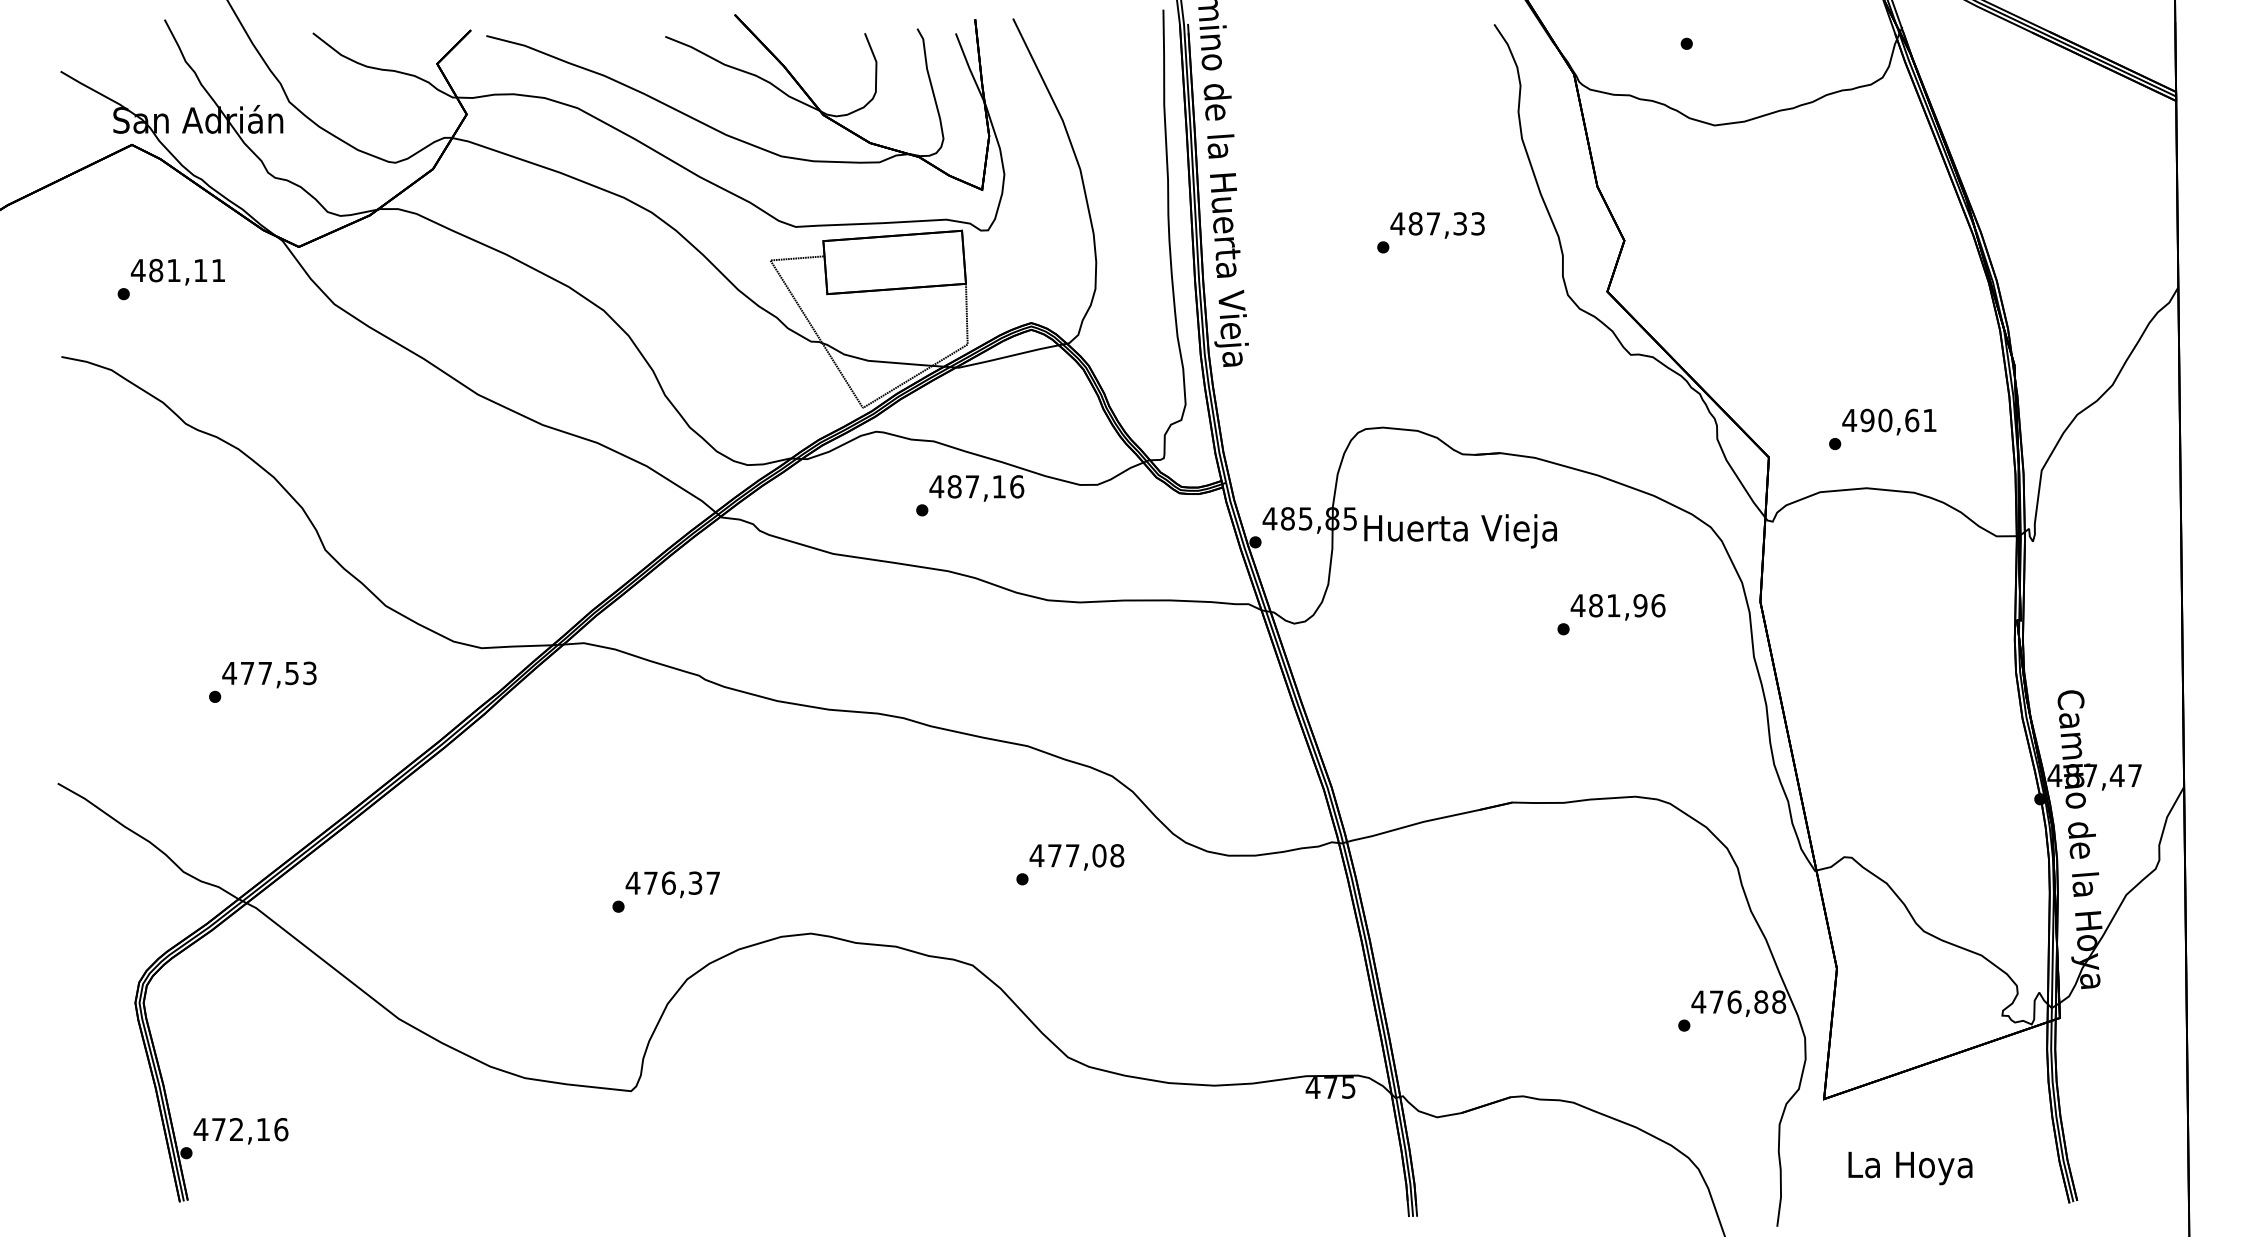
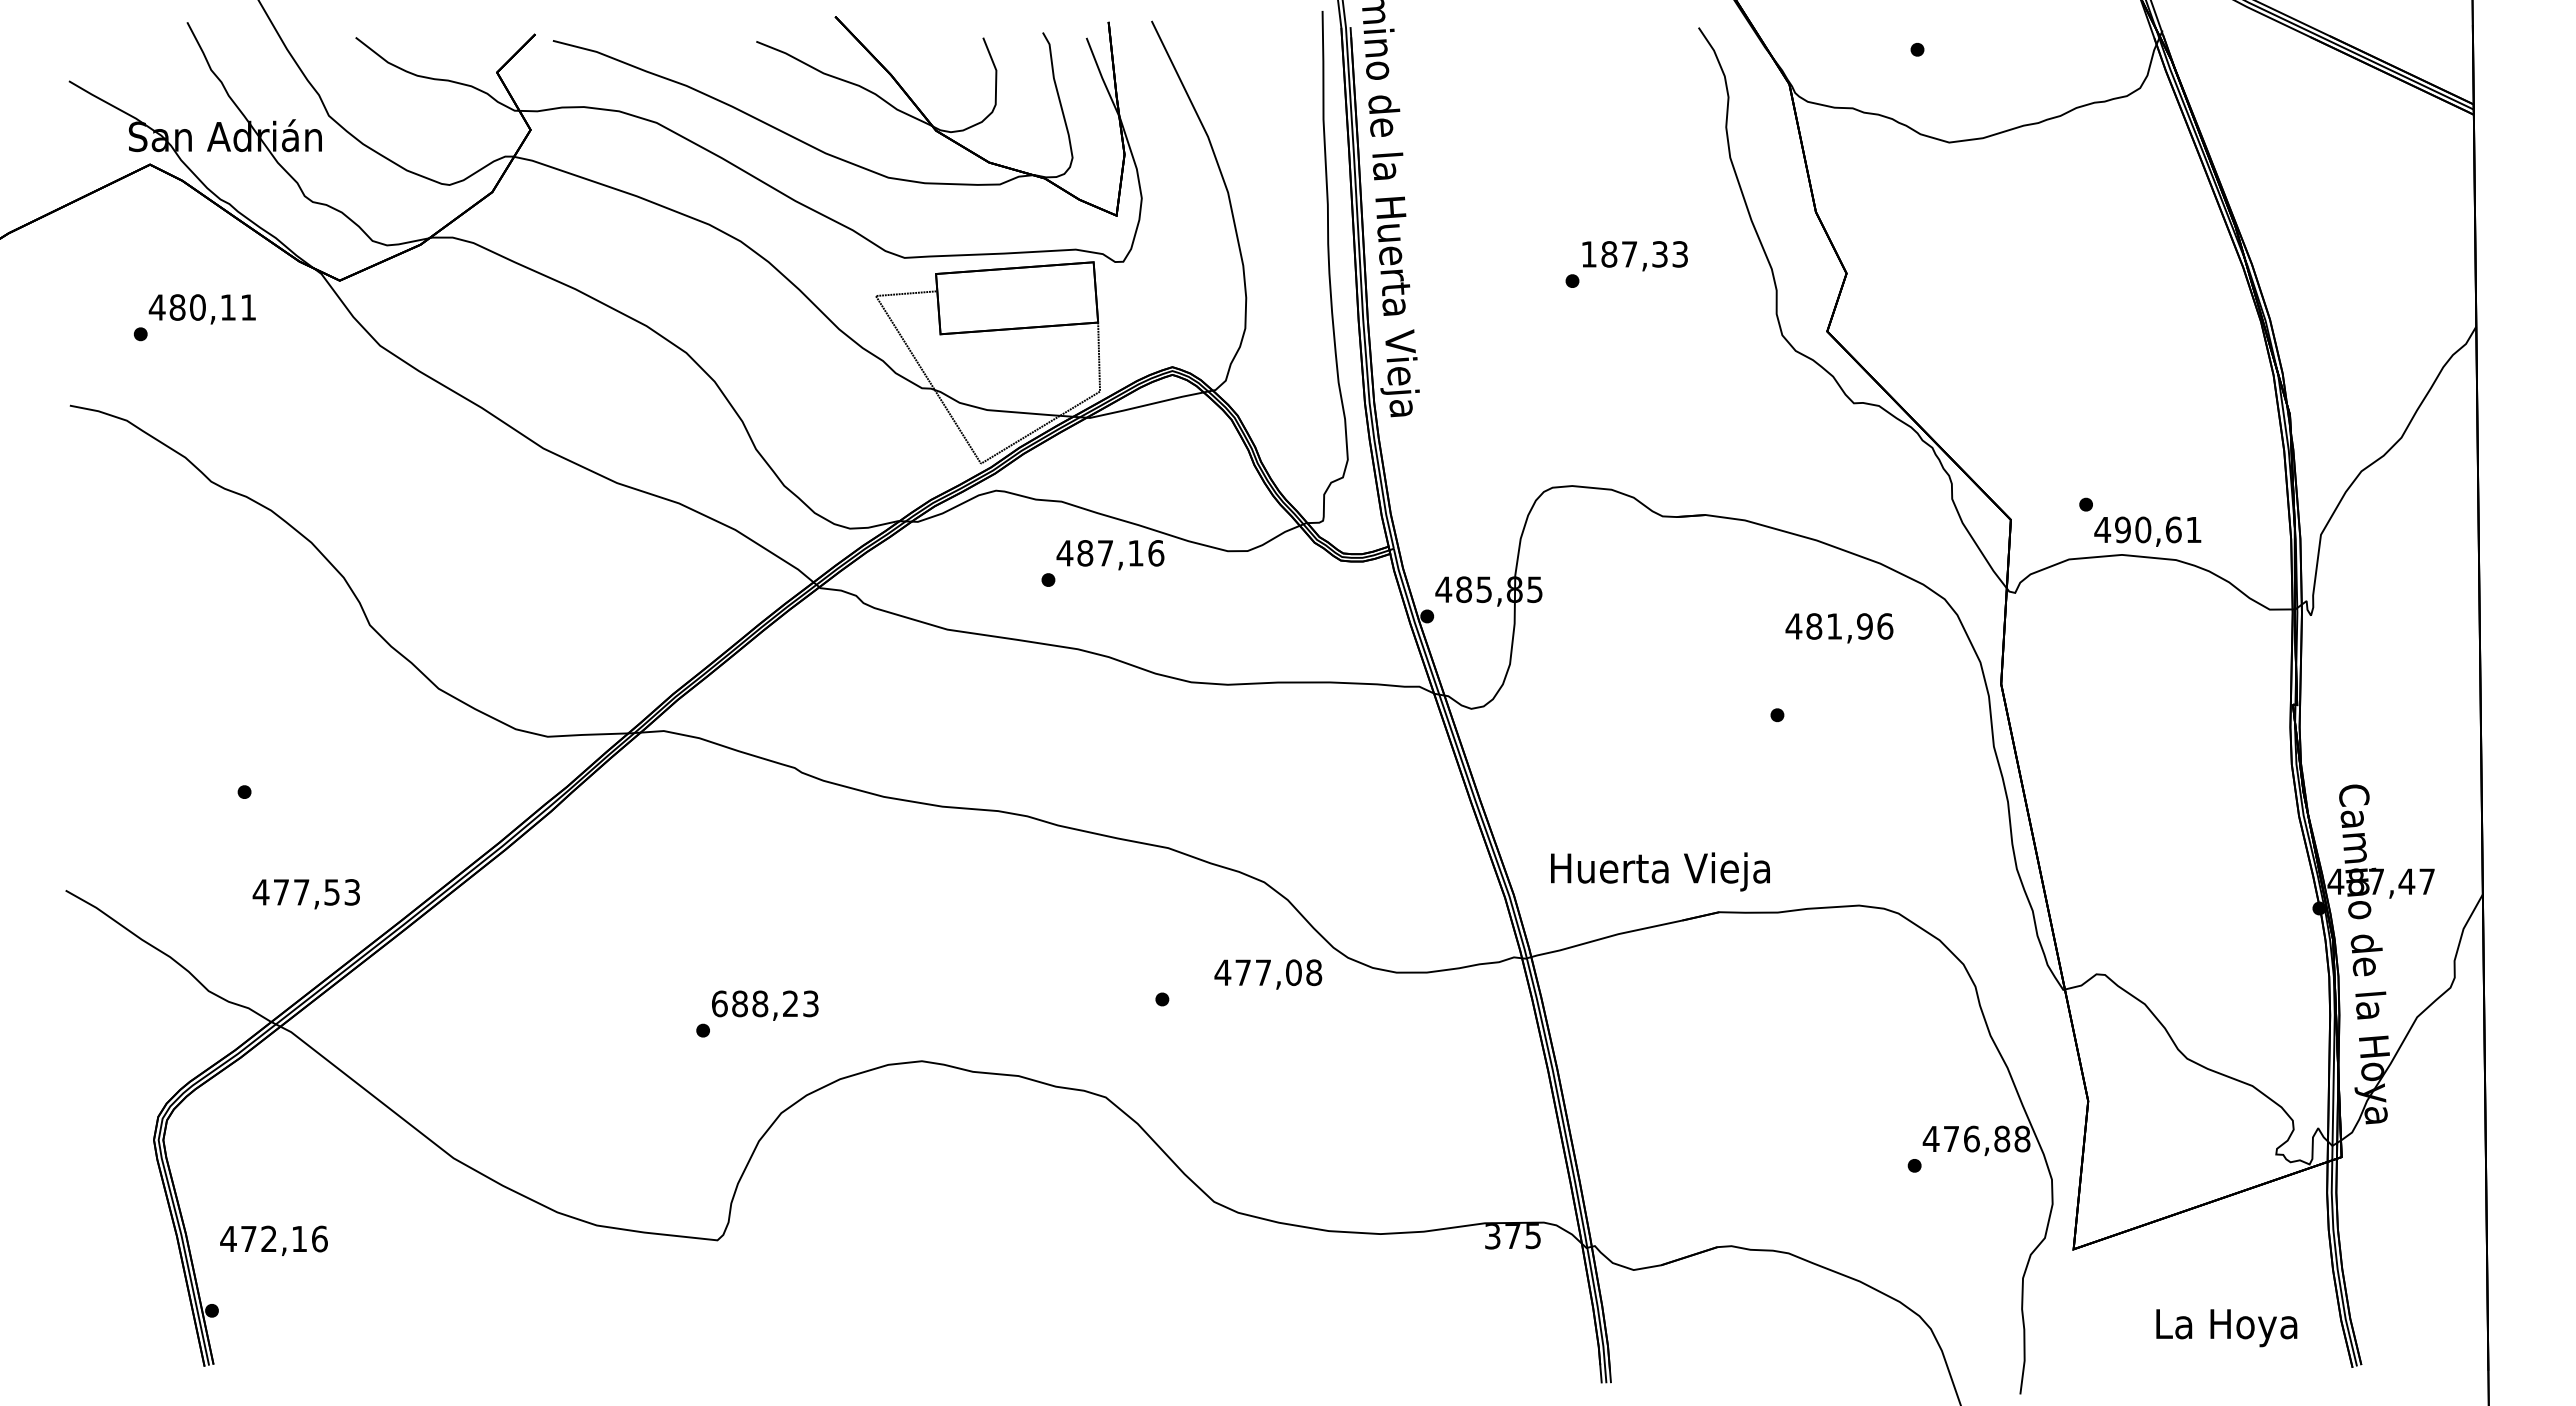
text: (1397, 223) -> (1588, 254), 487,33 -> 187,33
text: (173, 270) -> (197, 307), 481,11 -> 480,11
text: (1889, 421) -> (2147, 531), moved
text: (1460, 530) -> (1660, 871), moved
text: (1618, 607) -> (1839, 628), moved
text: (268, 675) -> (305, 894), moved
text: (1077, 857) -> (1268, 974), moved
text: (672, 882) -> (764, 1003), 476,37 -> 688,23
text: (1312, 1087) -> (1492, 1236), 475 -> 375
text: (240, 1130) -> (273, 1240), moved
text: (1910, 1168) -> (2226, 1328), moved

